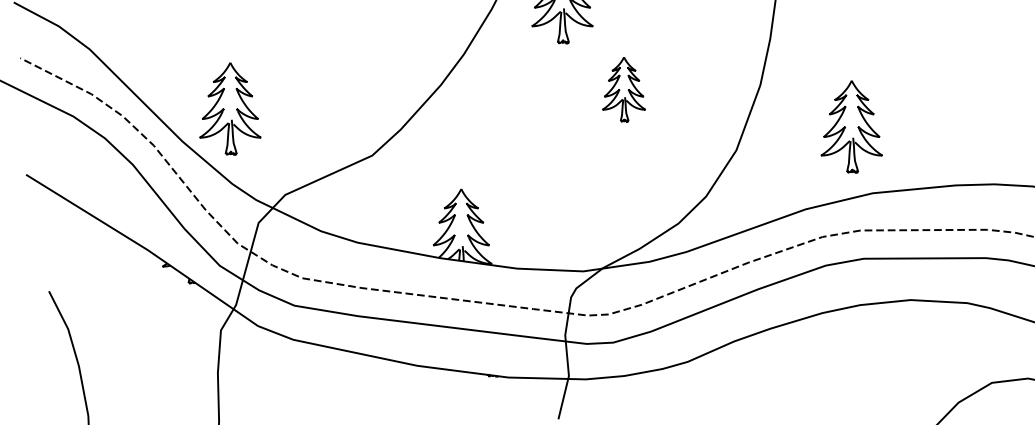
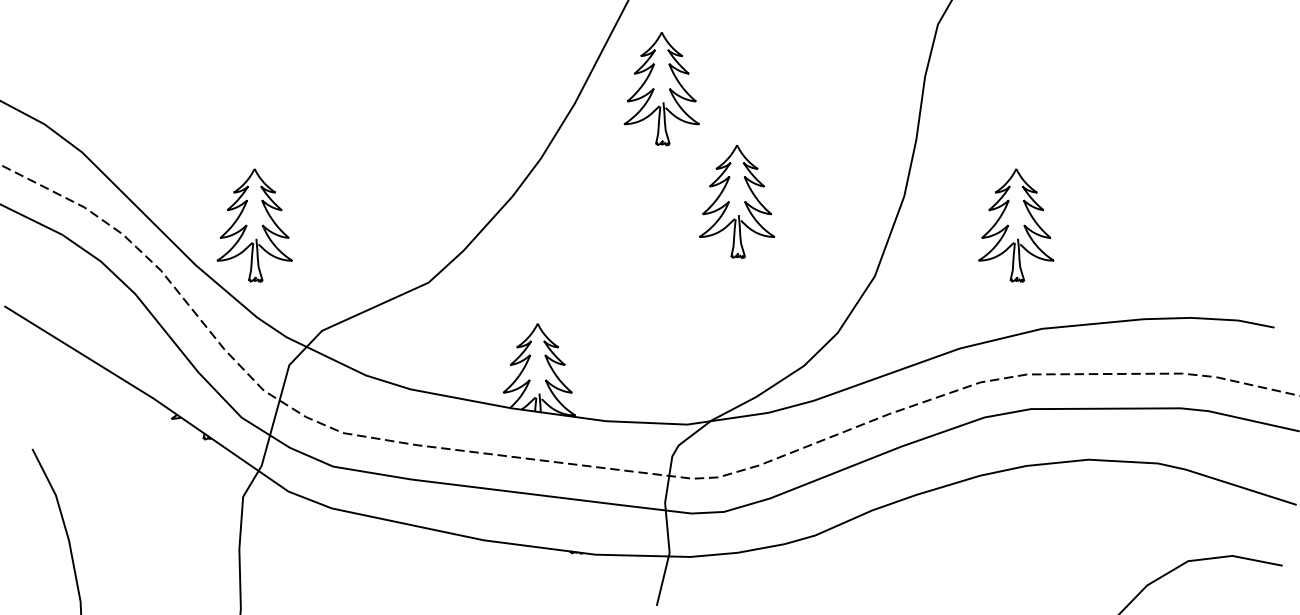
part: (624, 89) -> (737, 201), size x1.43
part: (851, 126) -> (1016, 225), moved

